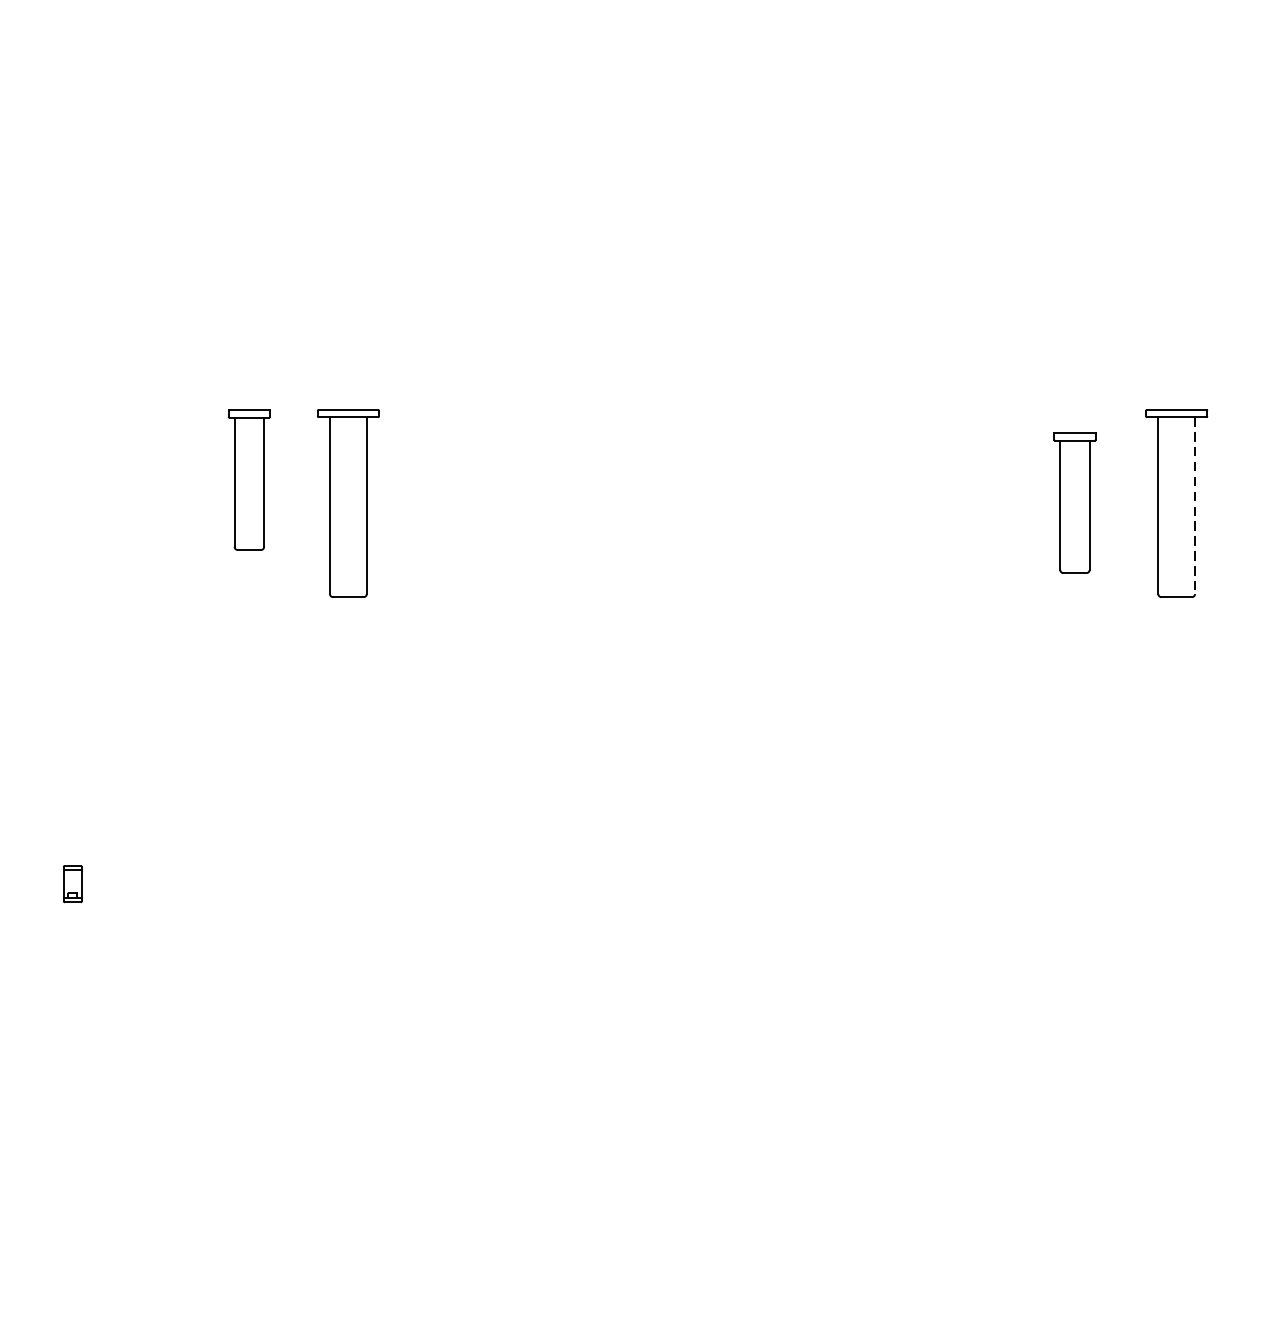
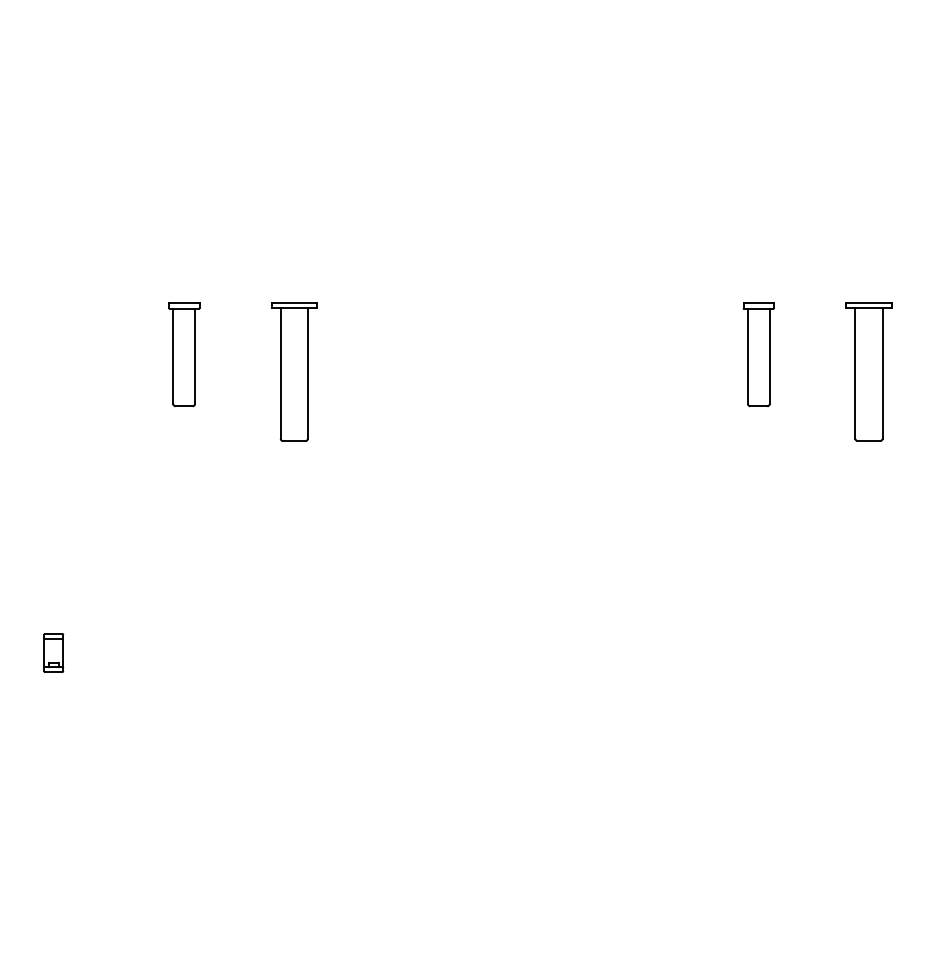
part: (348, 502) -> (294, 371), moved
part: (1074, 502) -> (758, 354), moved
line: (1194, 505) -> (882, 373), dashed -> solid
part: (72, 883) -> (53, 652), size x1.43

